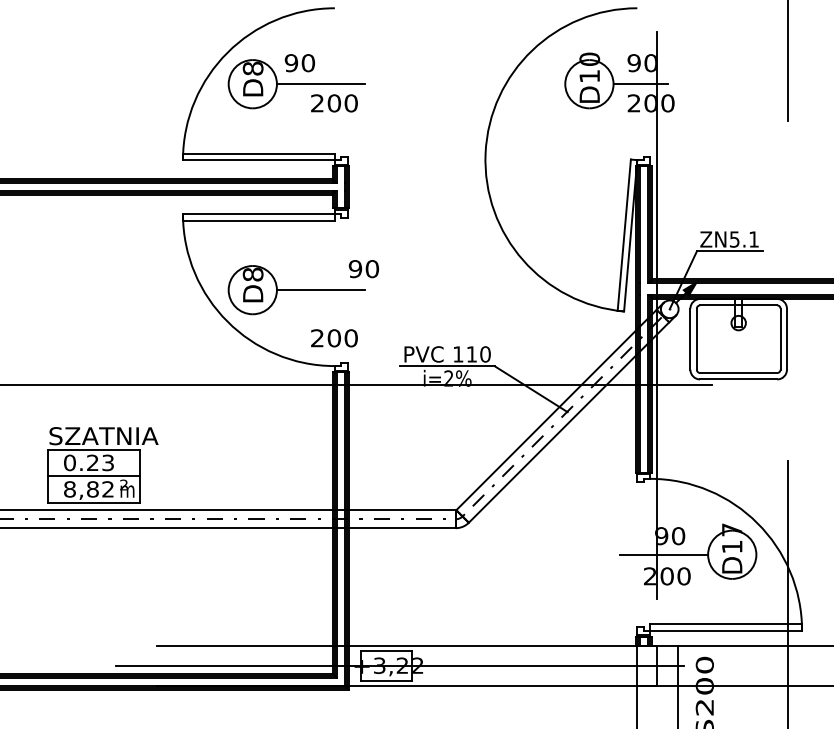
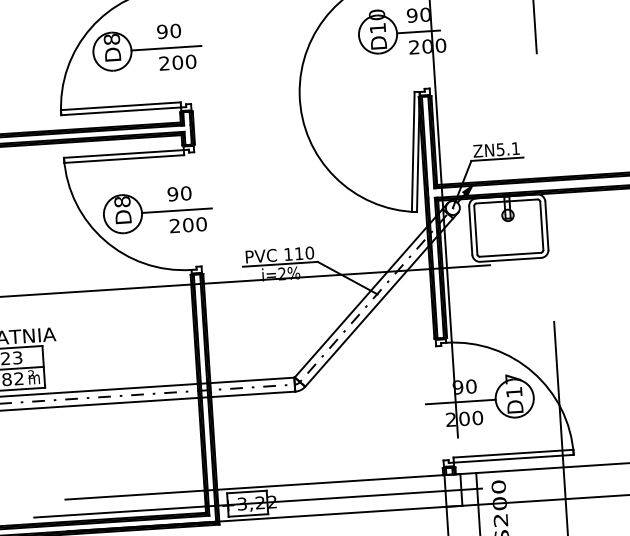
text: (299, 63) -> (168, 31), moved
text: (363, 269) -> (179, 194), moved
text: (334, 338) -> (188, 225), moved

